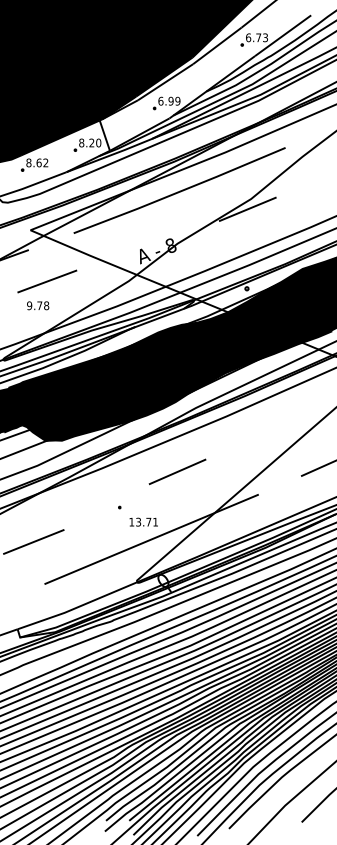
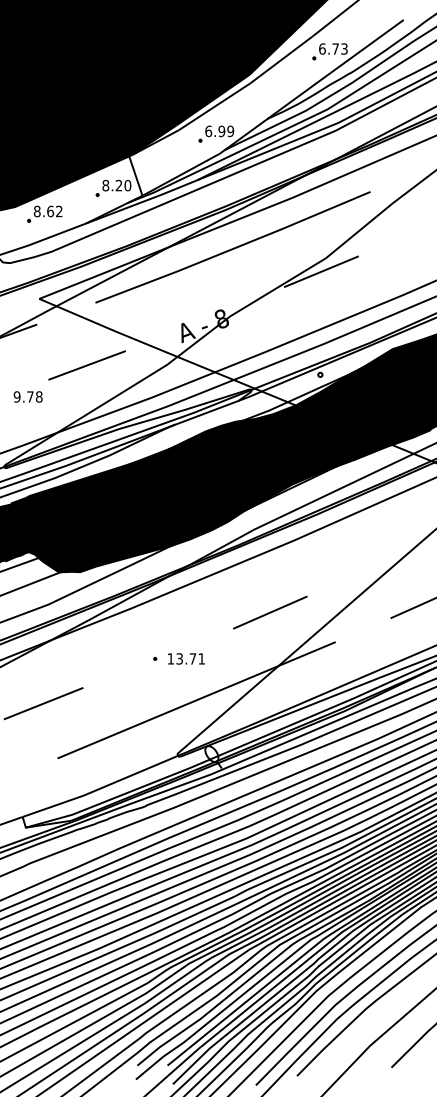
line: (46, 281) -> (86, 365), moved
text: (37, 305) -> (27, 396), moved
line: (177, 471) -> (270, 612), moved
text: (143, 521) -> (186, 658), moved

